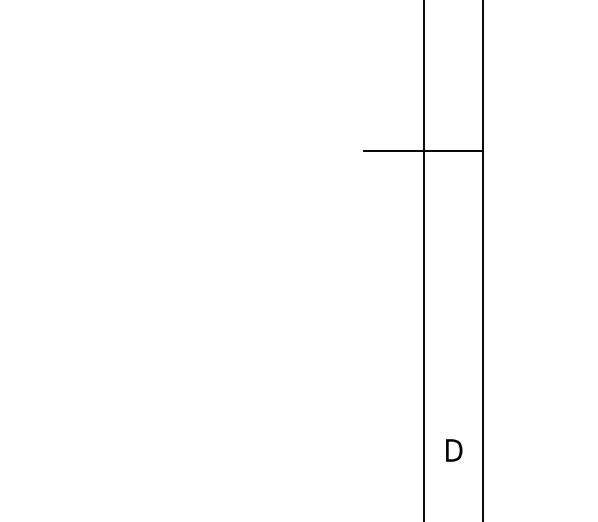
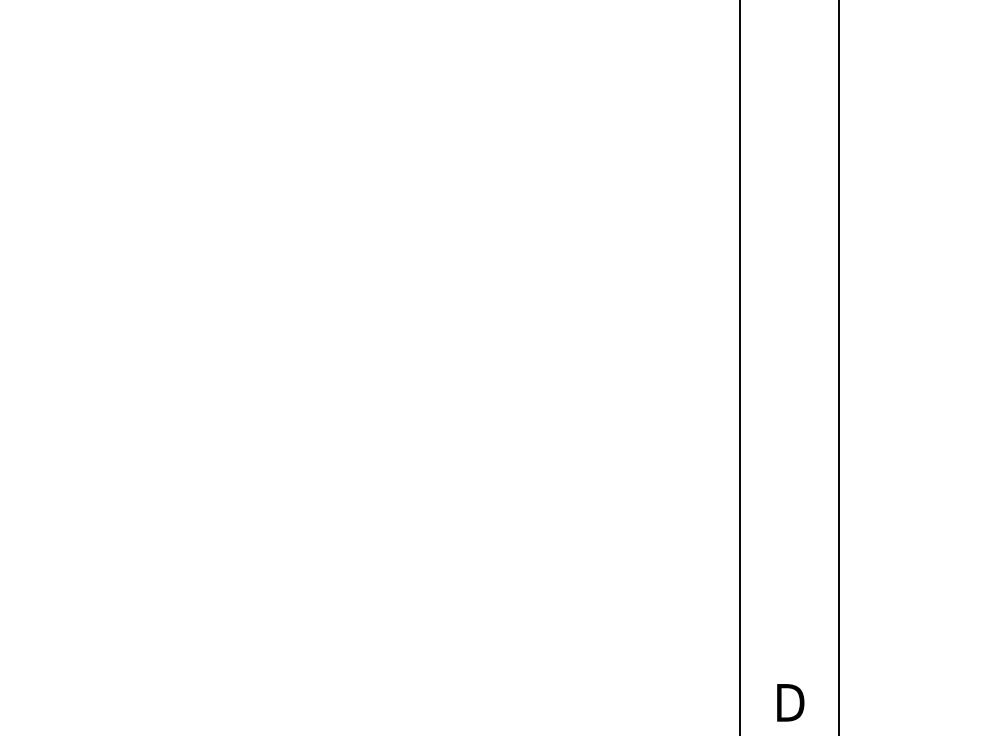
line: (423, 151) -> (739, 205), removed

